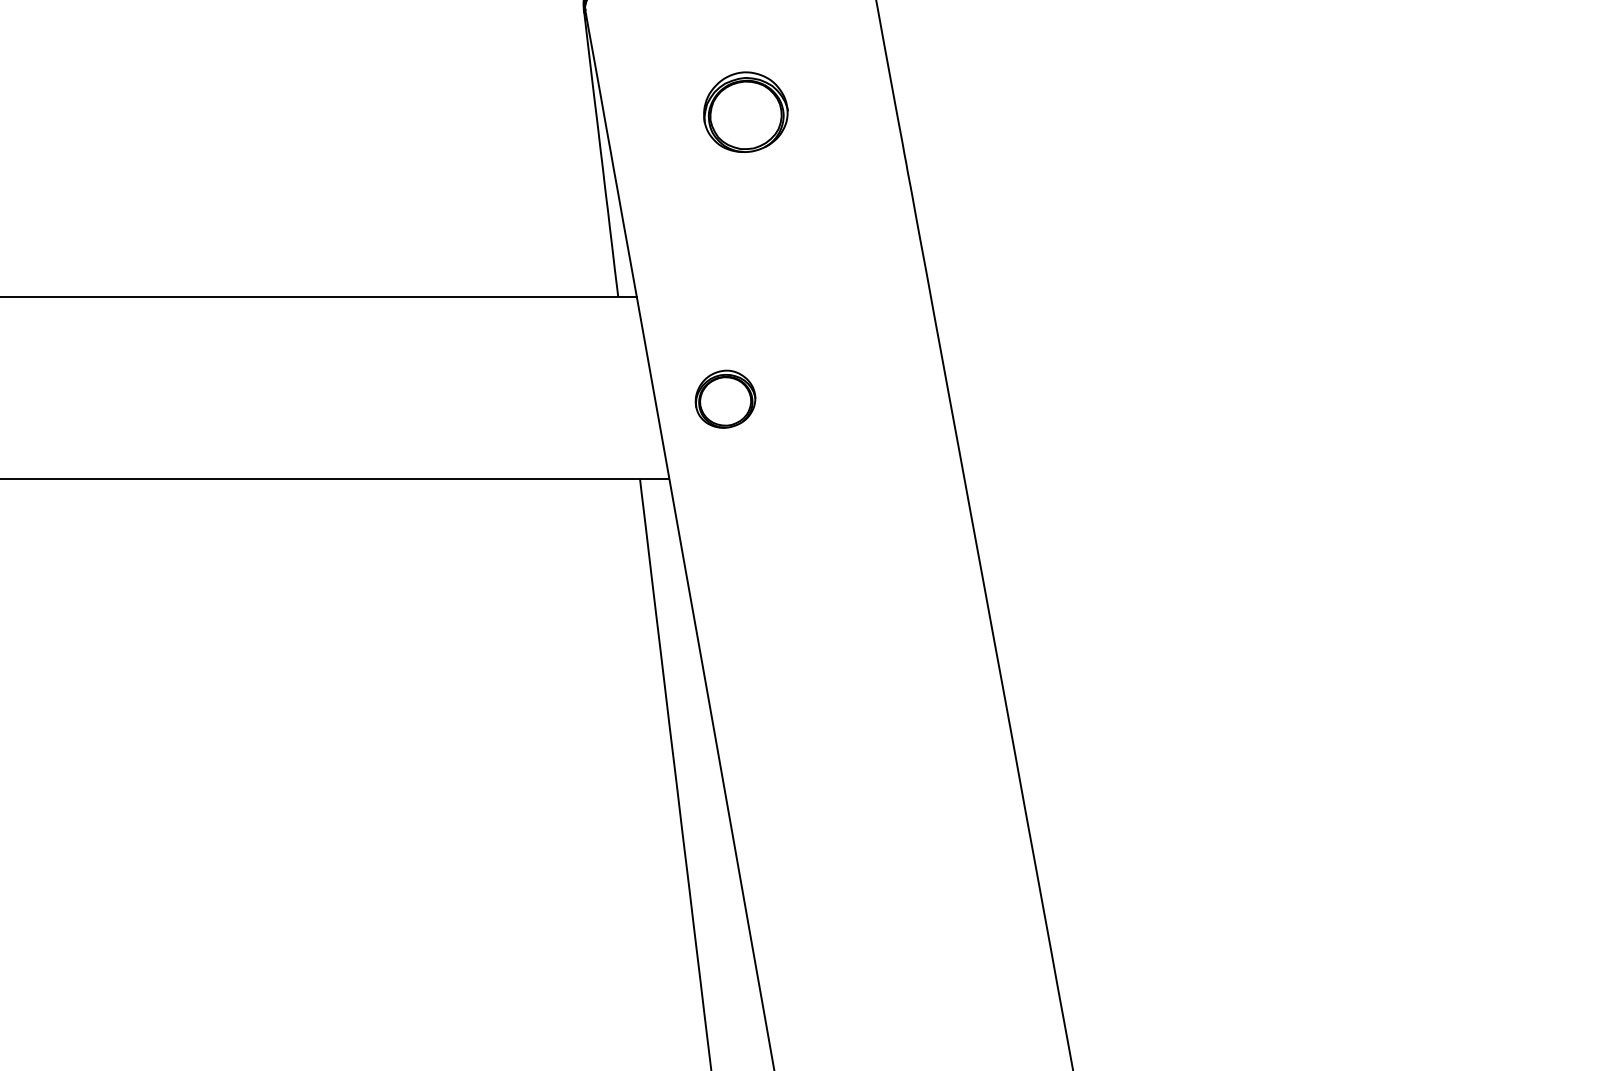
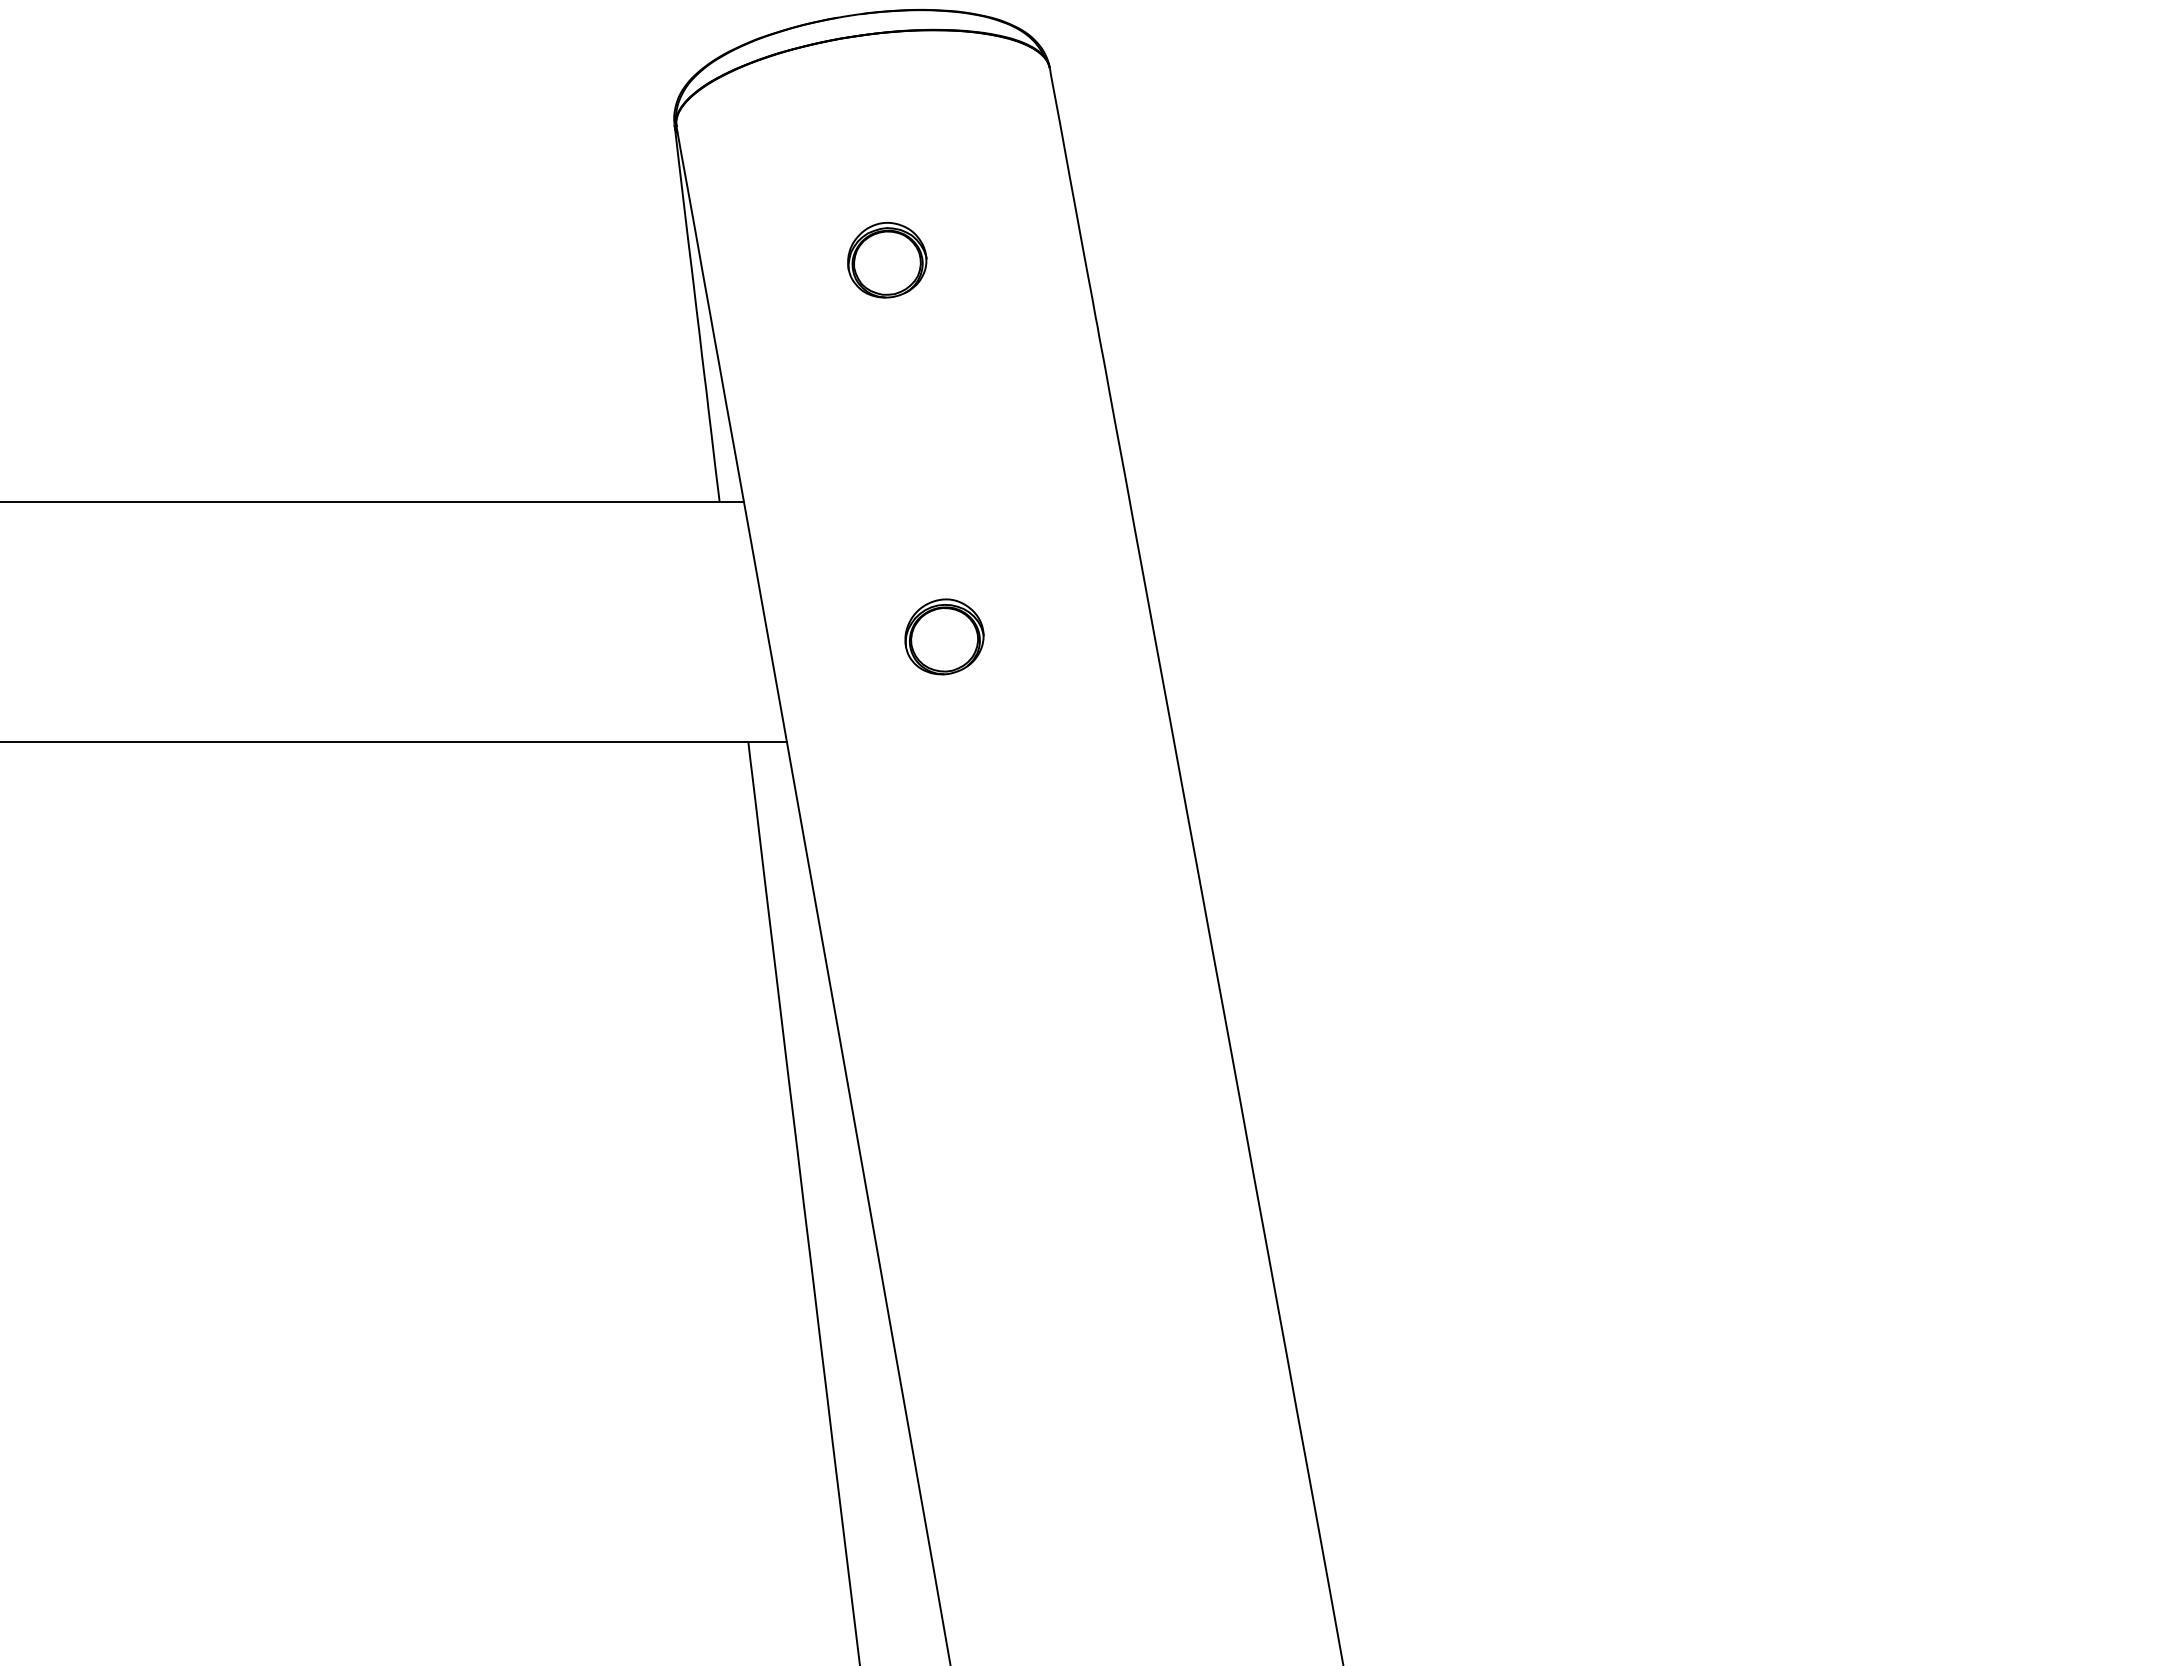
part: (746, 111) -> (887, 259), size x0.71
part: (725, 398) -> (944, 636), moved

